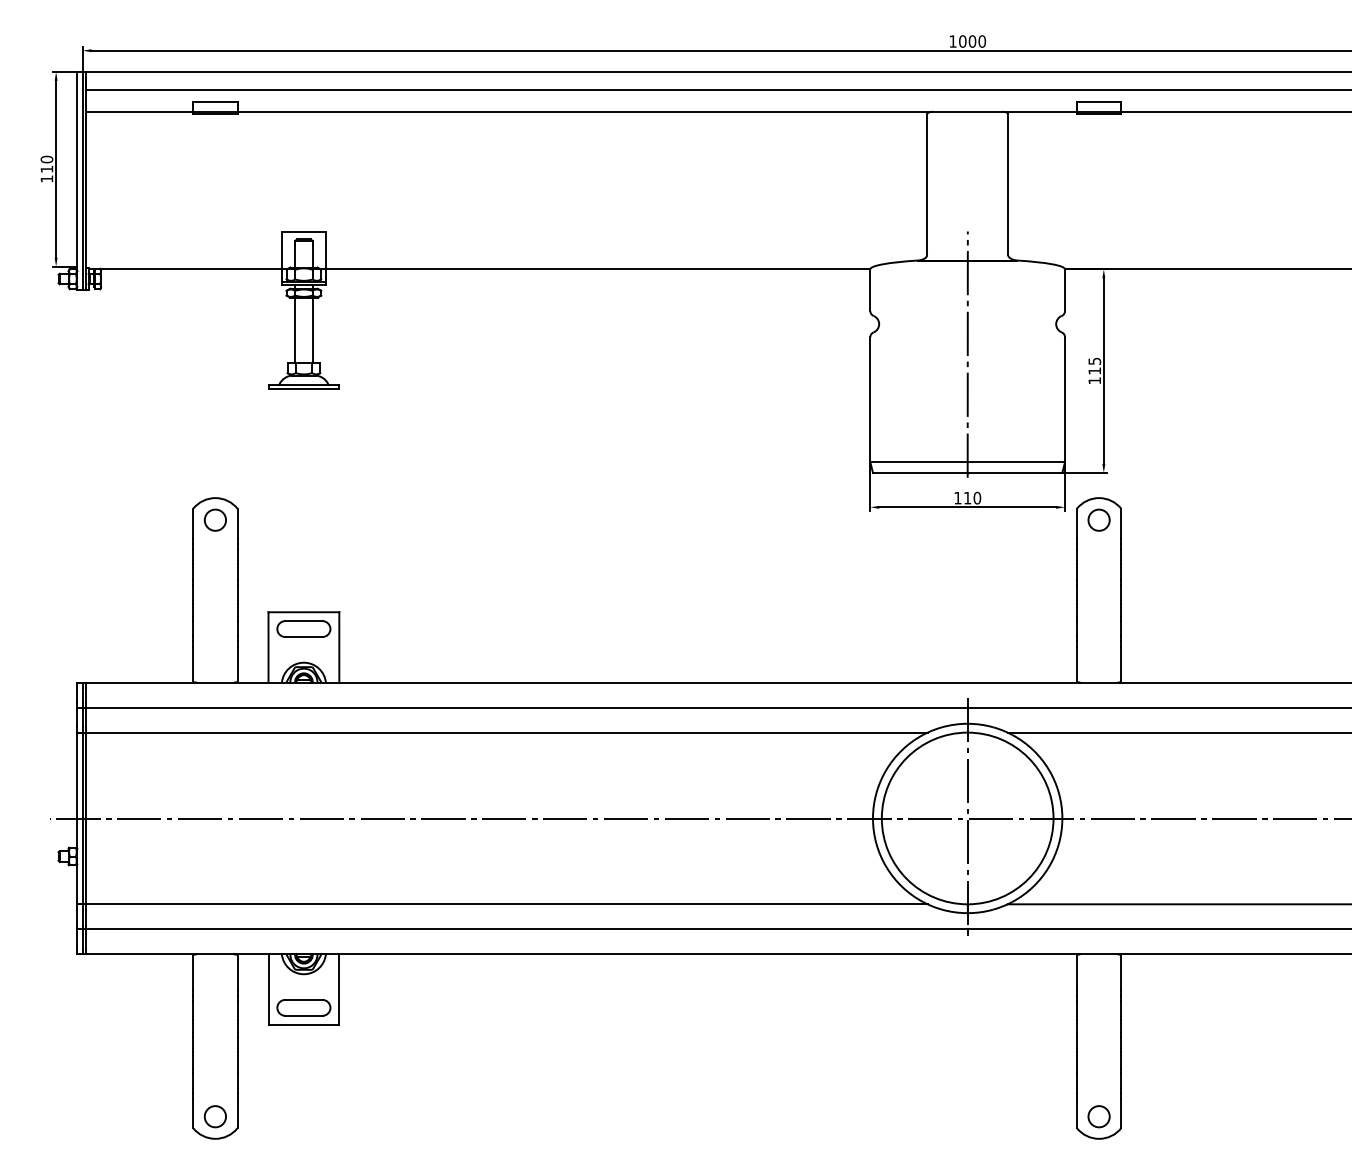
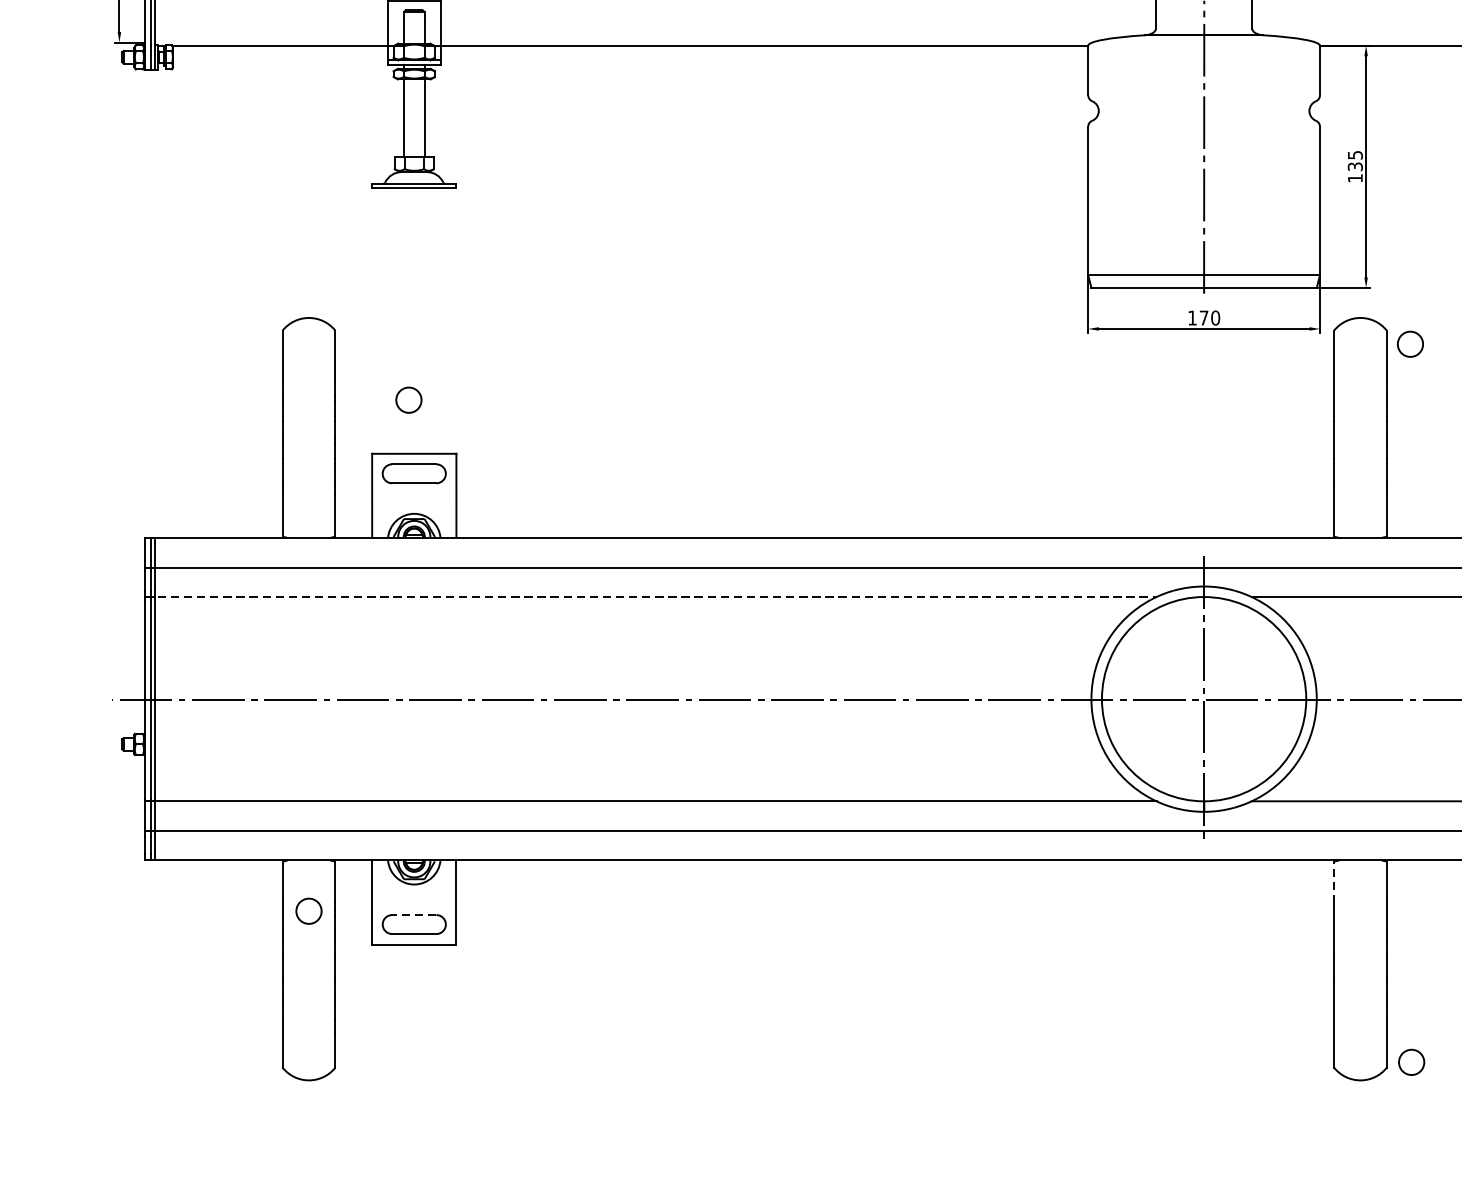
text: (1094, 370) -> (1355, 166), 115 -> 135
text: (967, 498) -> (1203, 318), 110 -> 170
circle: (214, 519) -> (407, 399), moved
circle: (1098, 519) -> (1409, 343), moved
line: (503, 732) -> (651, 596), solid -> dashed
line: (1076, 972) -> (1333, 882), solid -> dashed
line: (303, 999) -> (413, 914), solid -> dashed
circle: (214, 1116) -> (307, 911), moved
circle: (1098, 1116) -> (1410, 1062), moved

